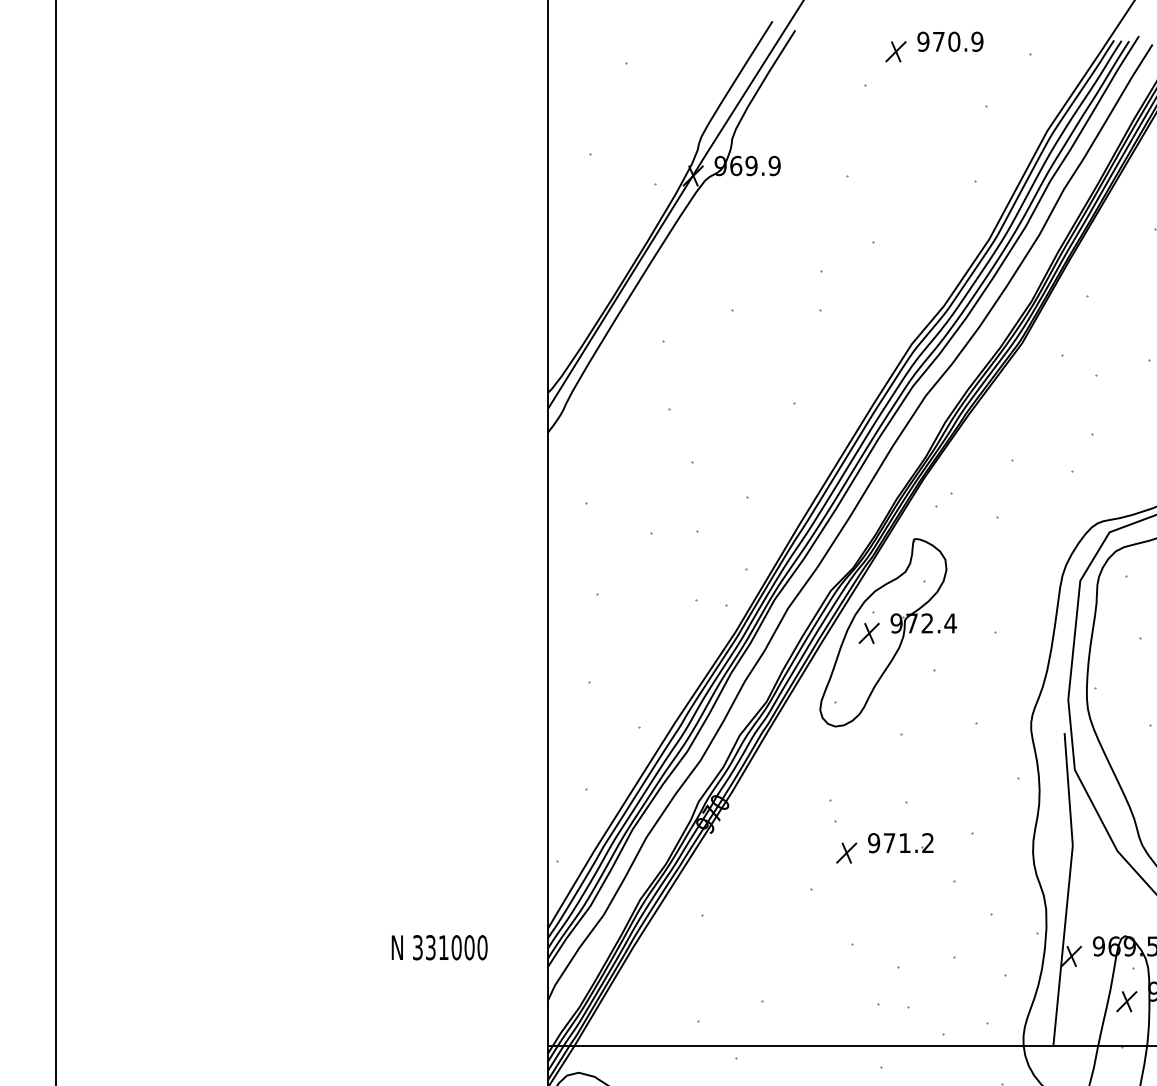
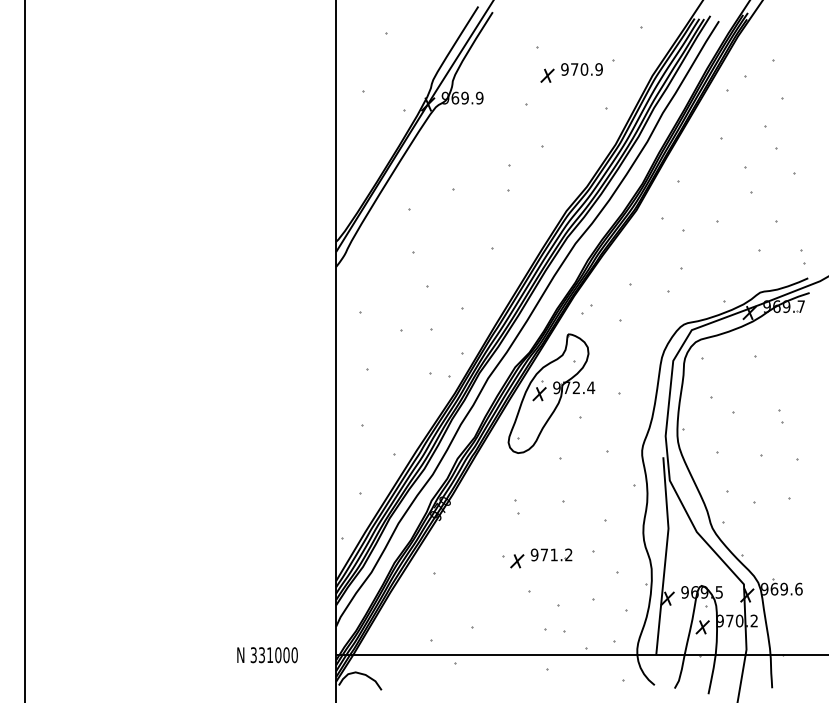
part: (933, 46) -> (571, 72), moved
part: (884, 848) -> (541, 558), moved
text: (439, 948) -> (267, 655), moved

